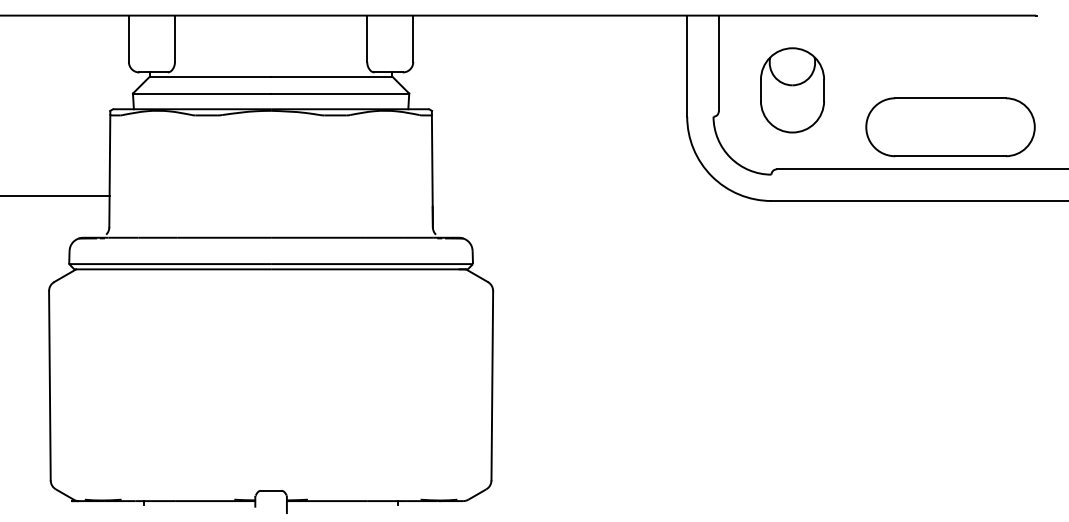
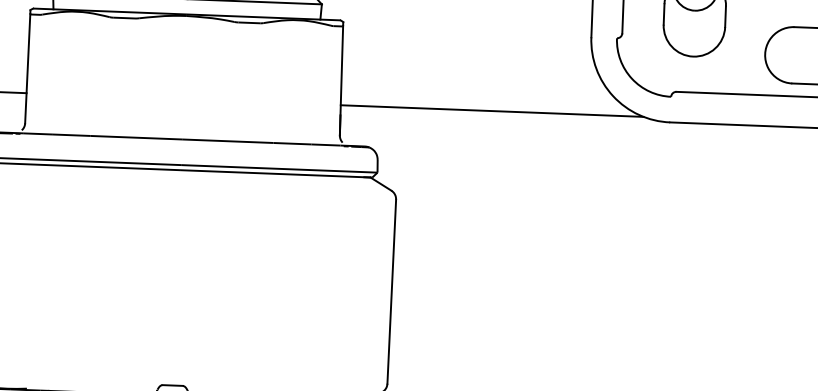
line: (587, 196) -> (491, 111), added

